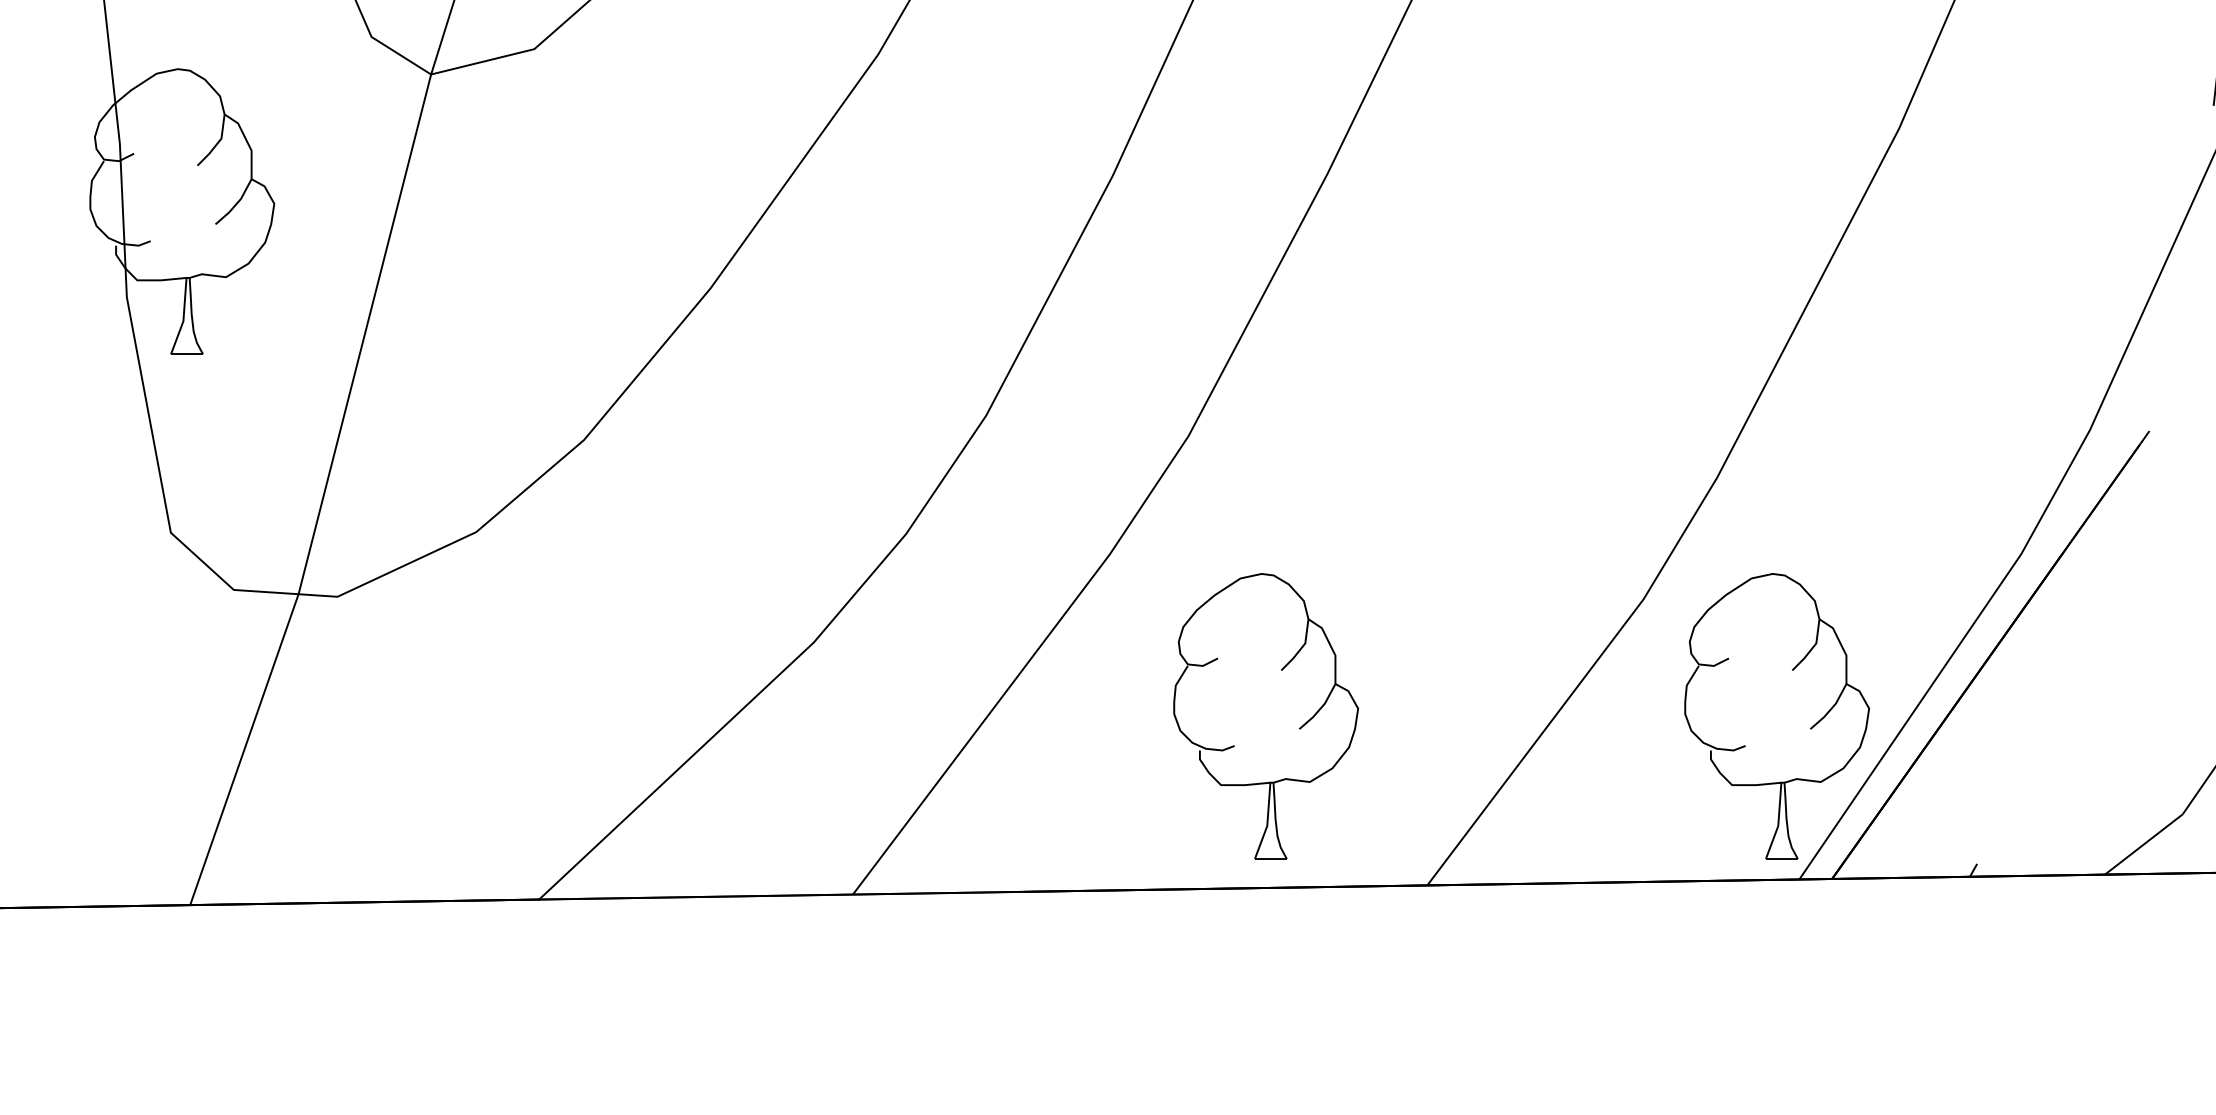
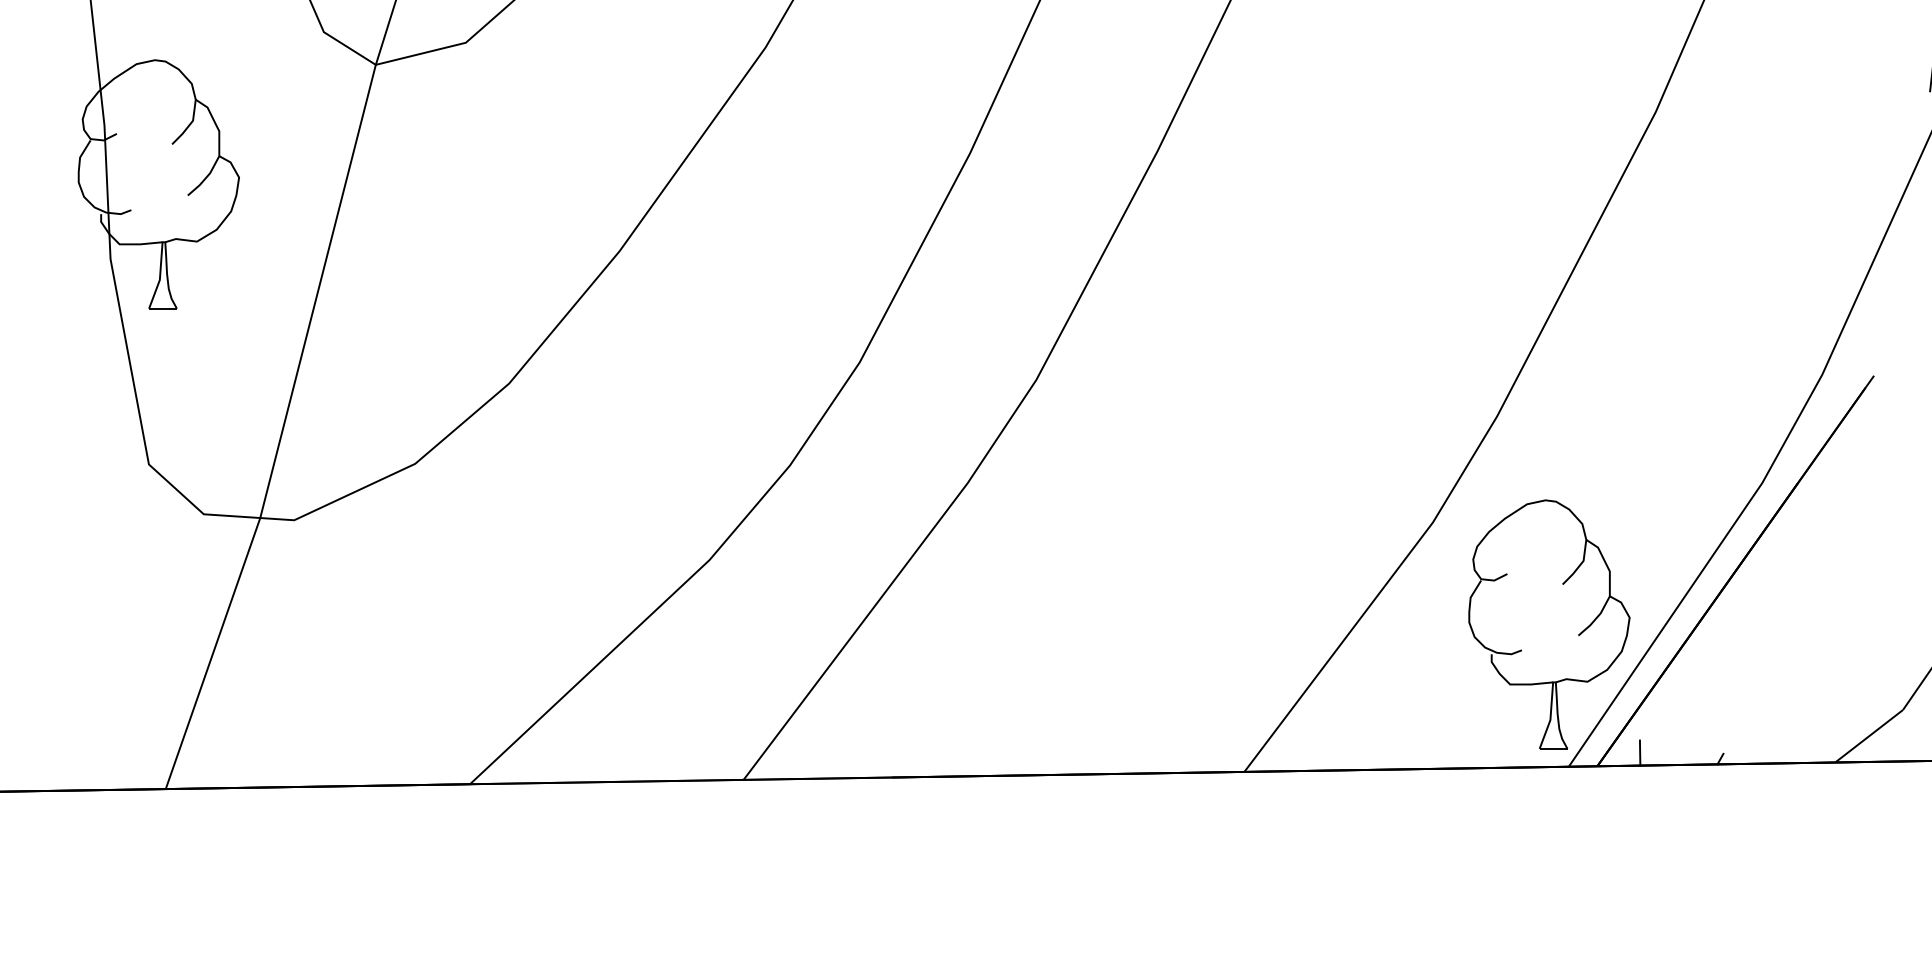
part: (1299, 727) -> (1132, 634), removed
line: (1880, 863) -> (1639, 752), added

